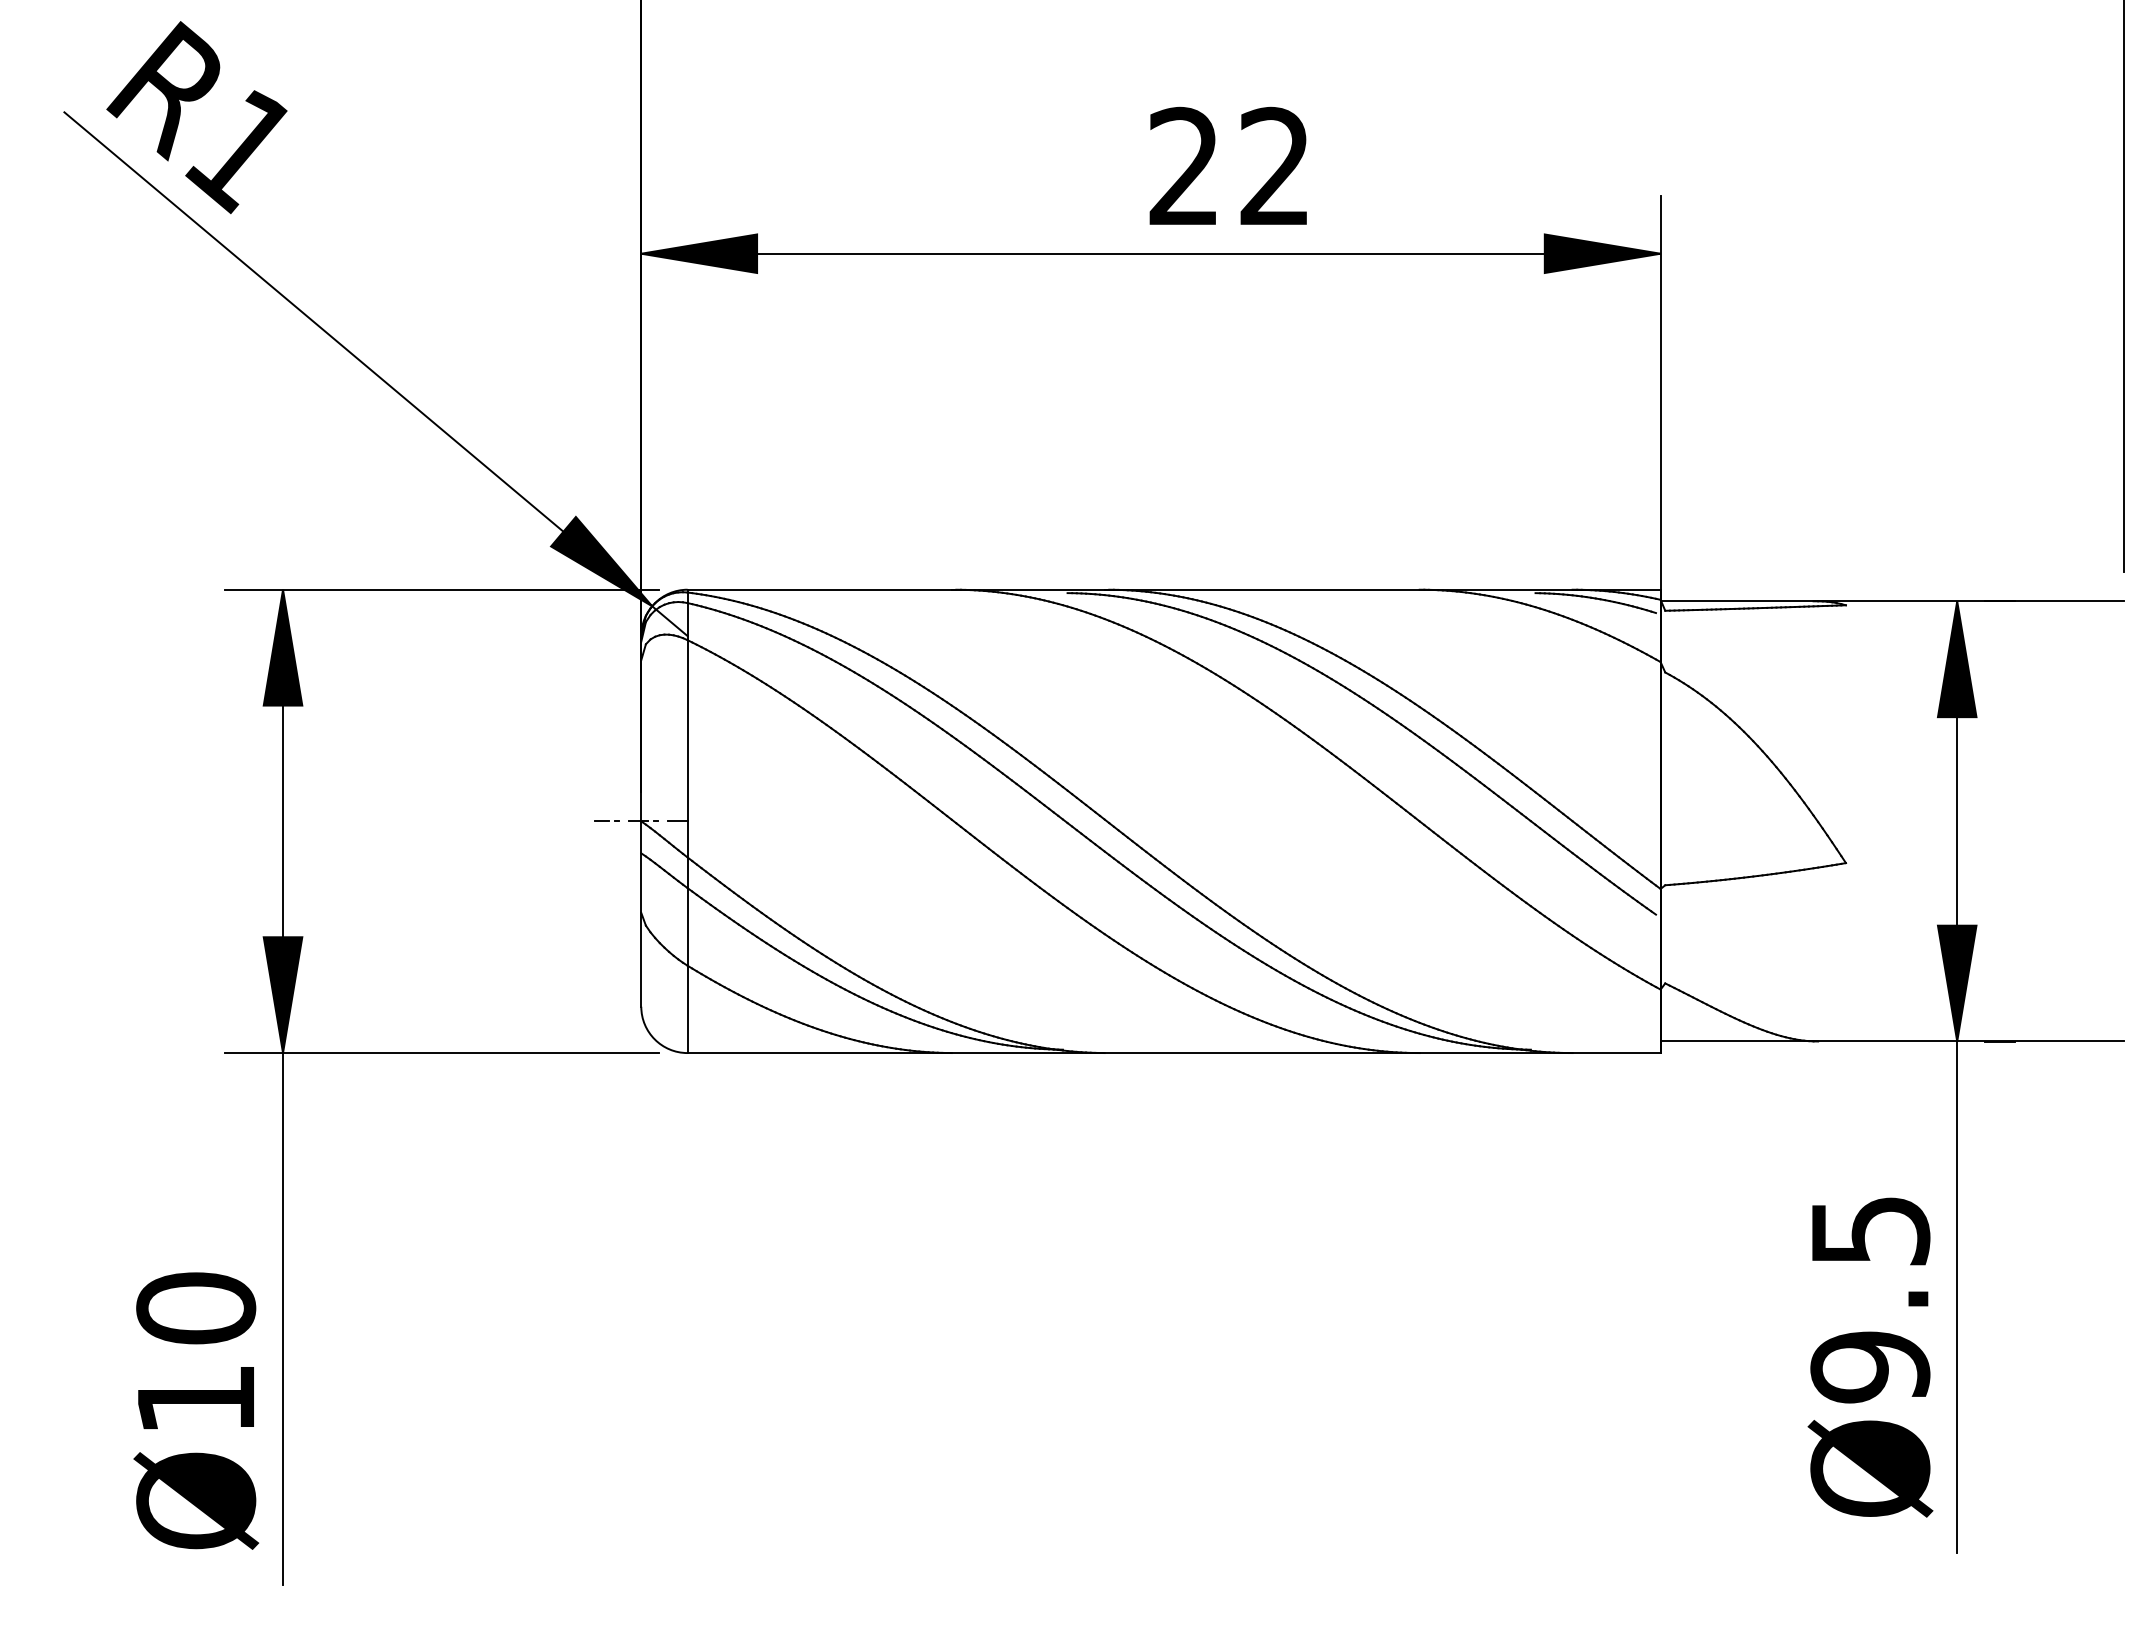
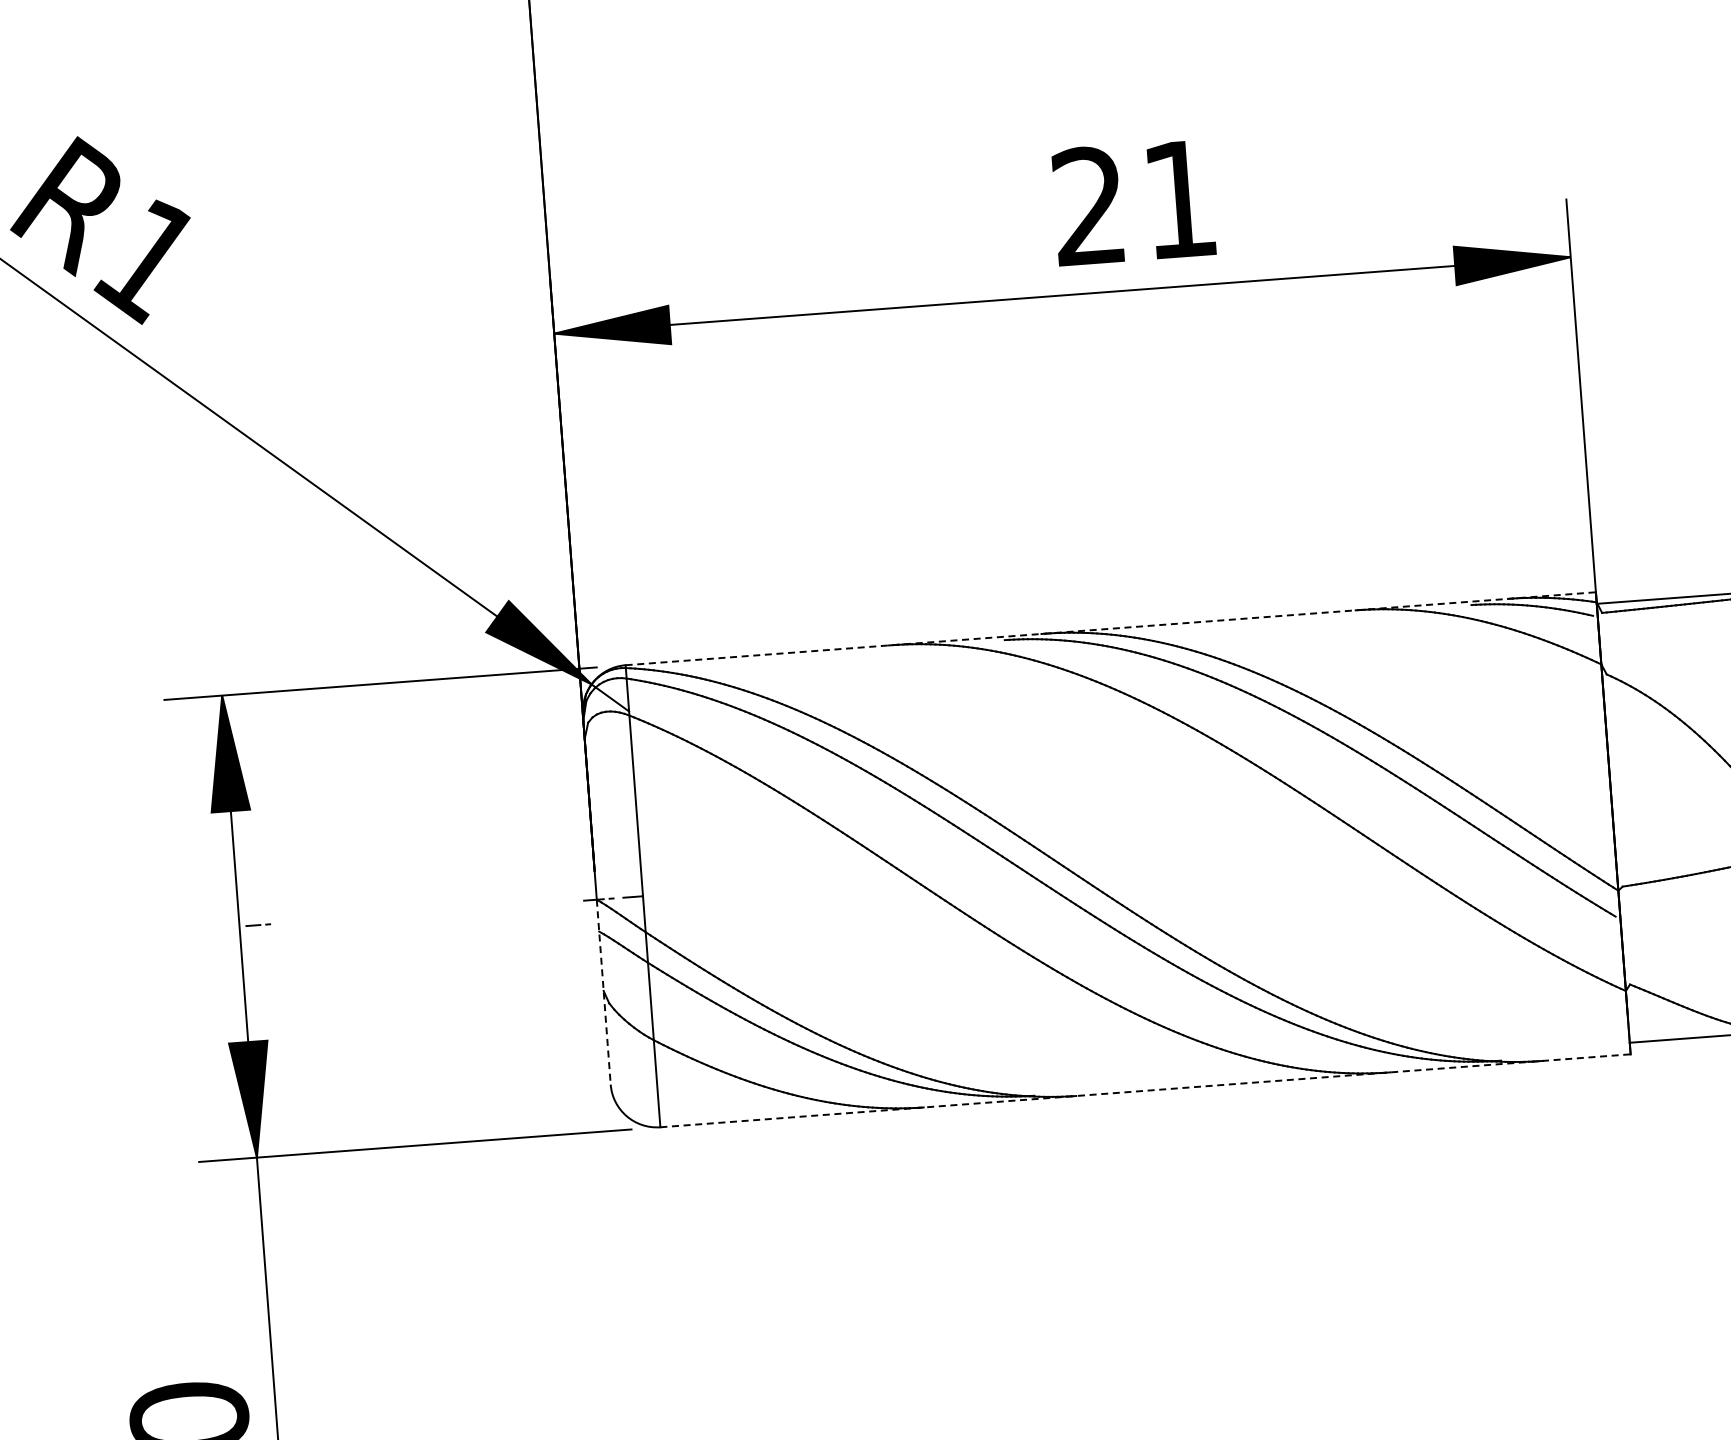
text: (1273, 165) -> (1178, 198), 22 -> 21
line: (1174, 589) -> (1111, 628), solid -> dashed
line: (606, 820) -> (257, 924), moved
line: (641, 914) -> (603, 992), solid -> dashed
line: (1174, 1053) -> (1145, 1091), solid -> dashed

